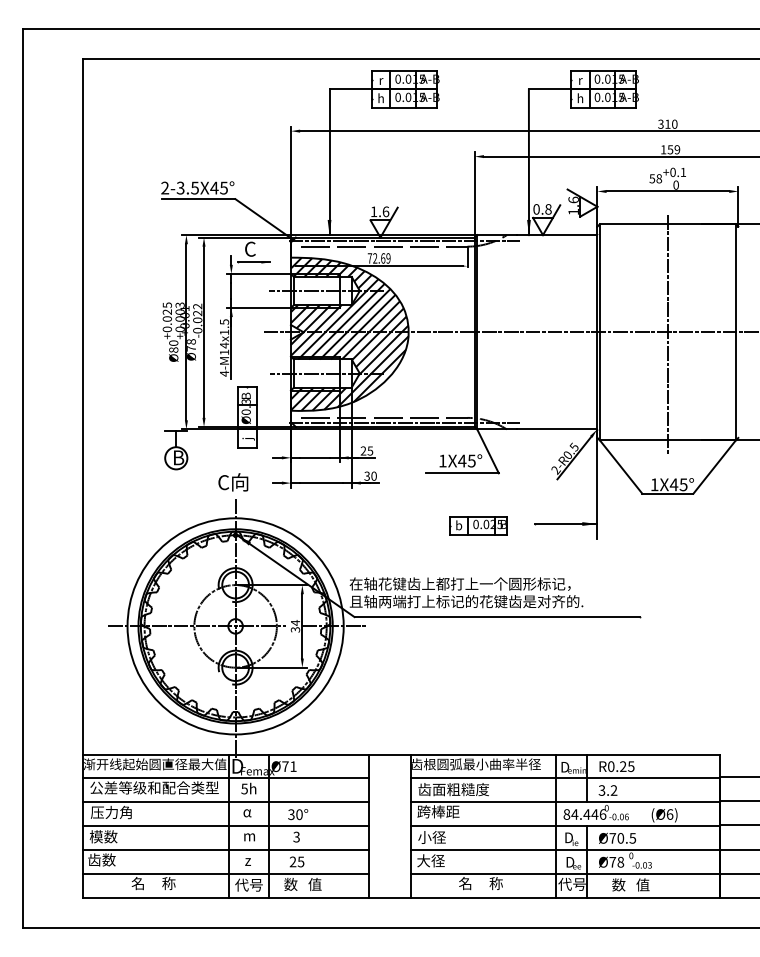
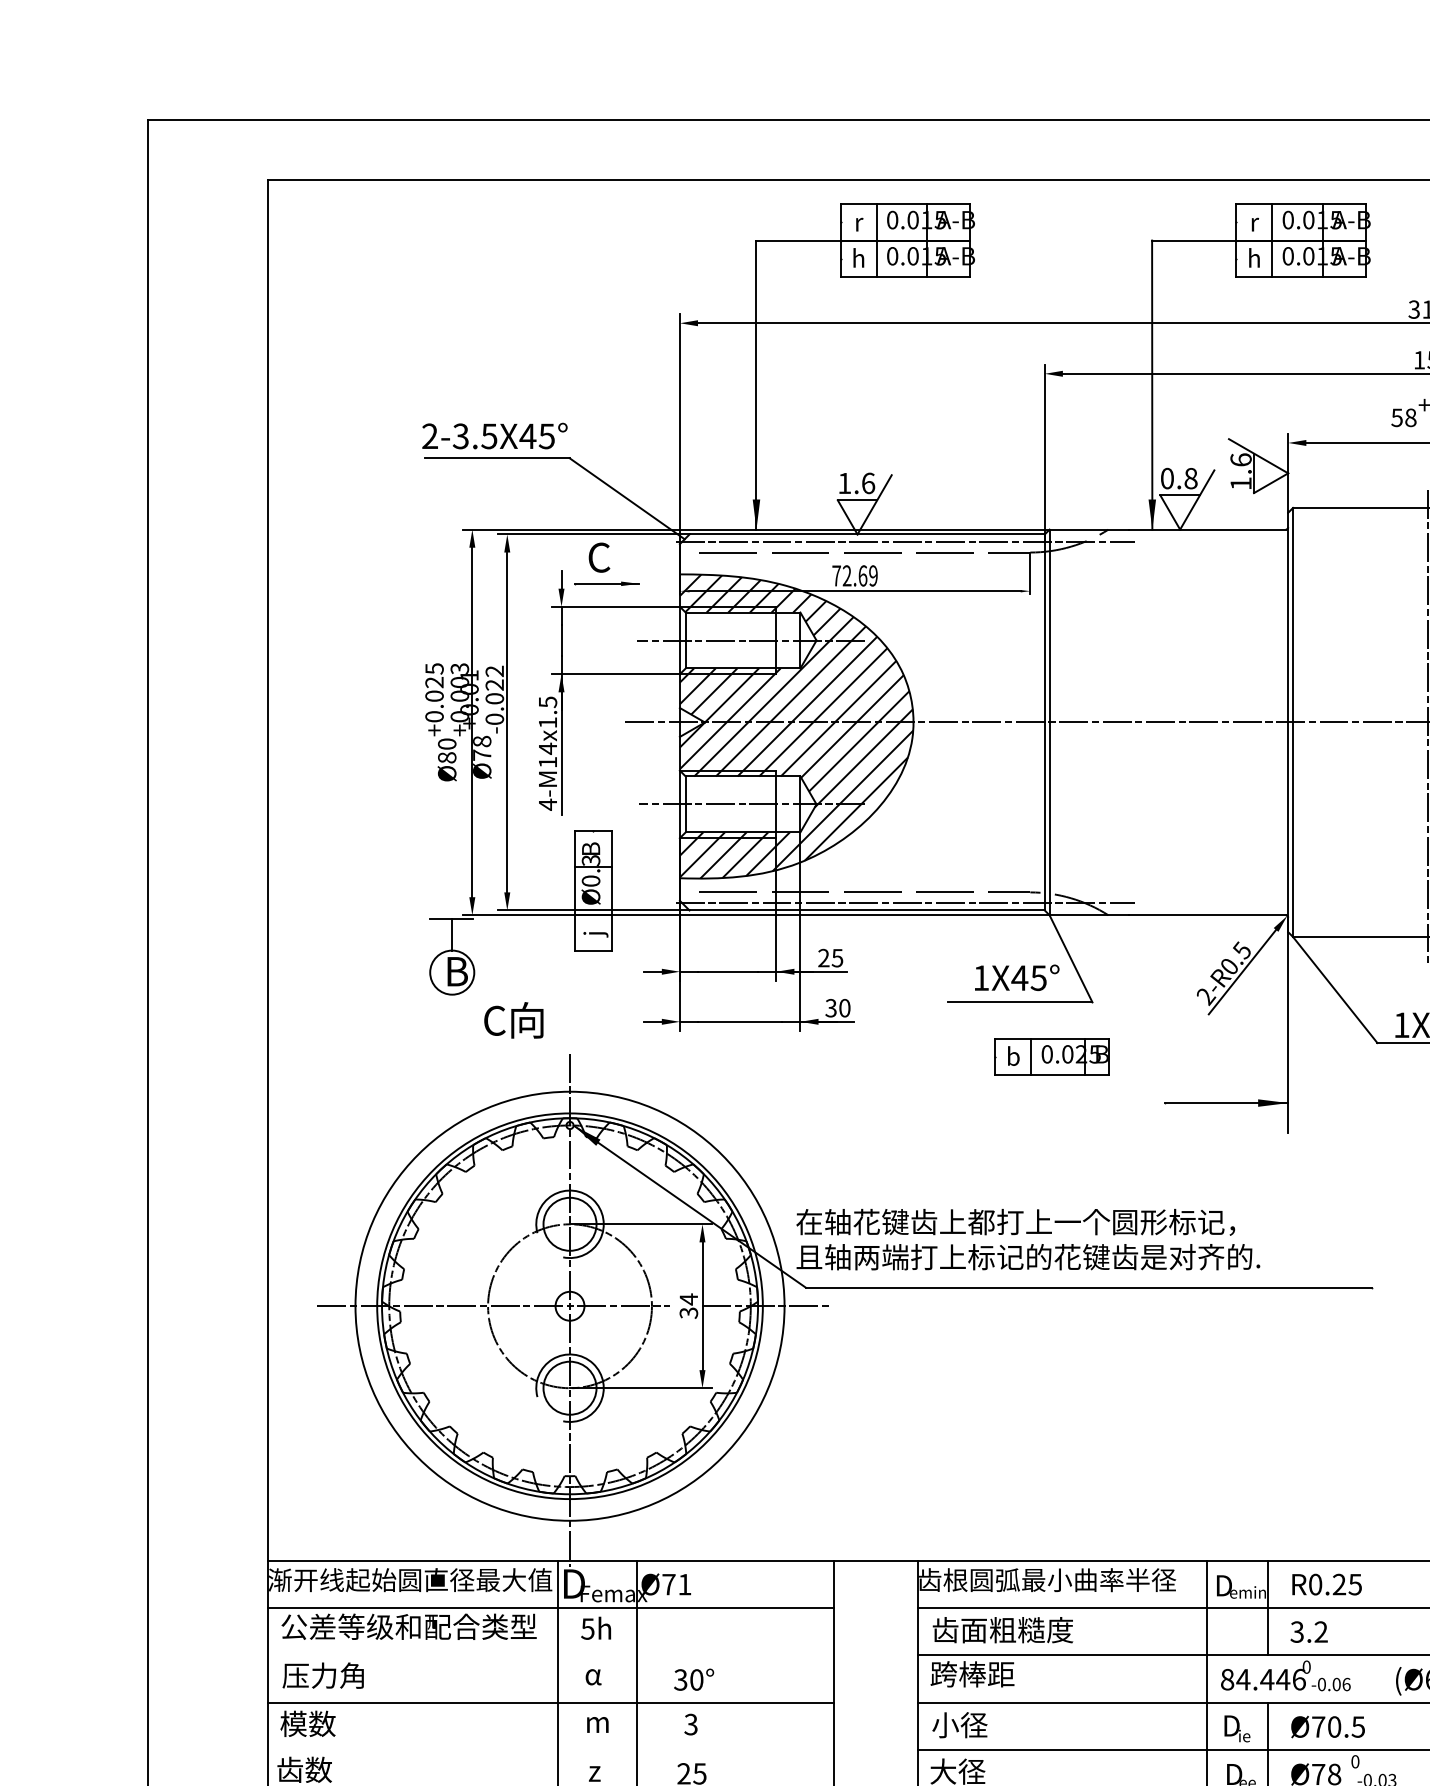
text: (233, 482) -> (514, 1020), moved
part: (478, 525) -> (1052, 1056), moved
line: (225, 802) -> (549, 1655), removed
line: (225, 850) -> (549, 1751), removed

